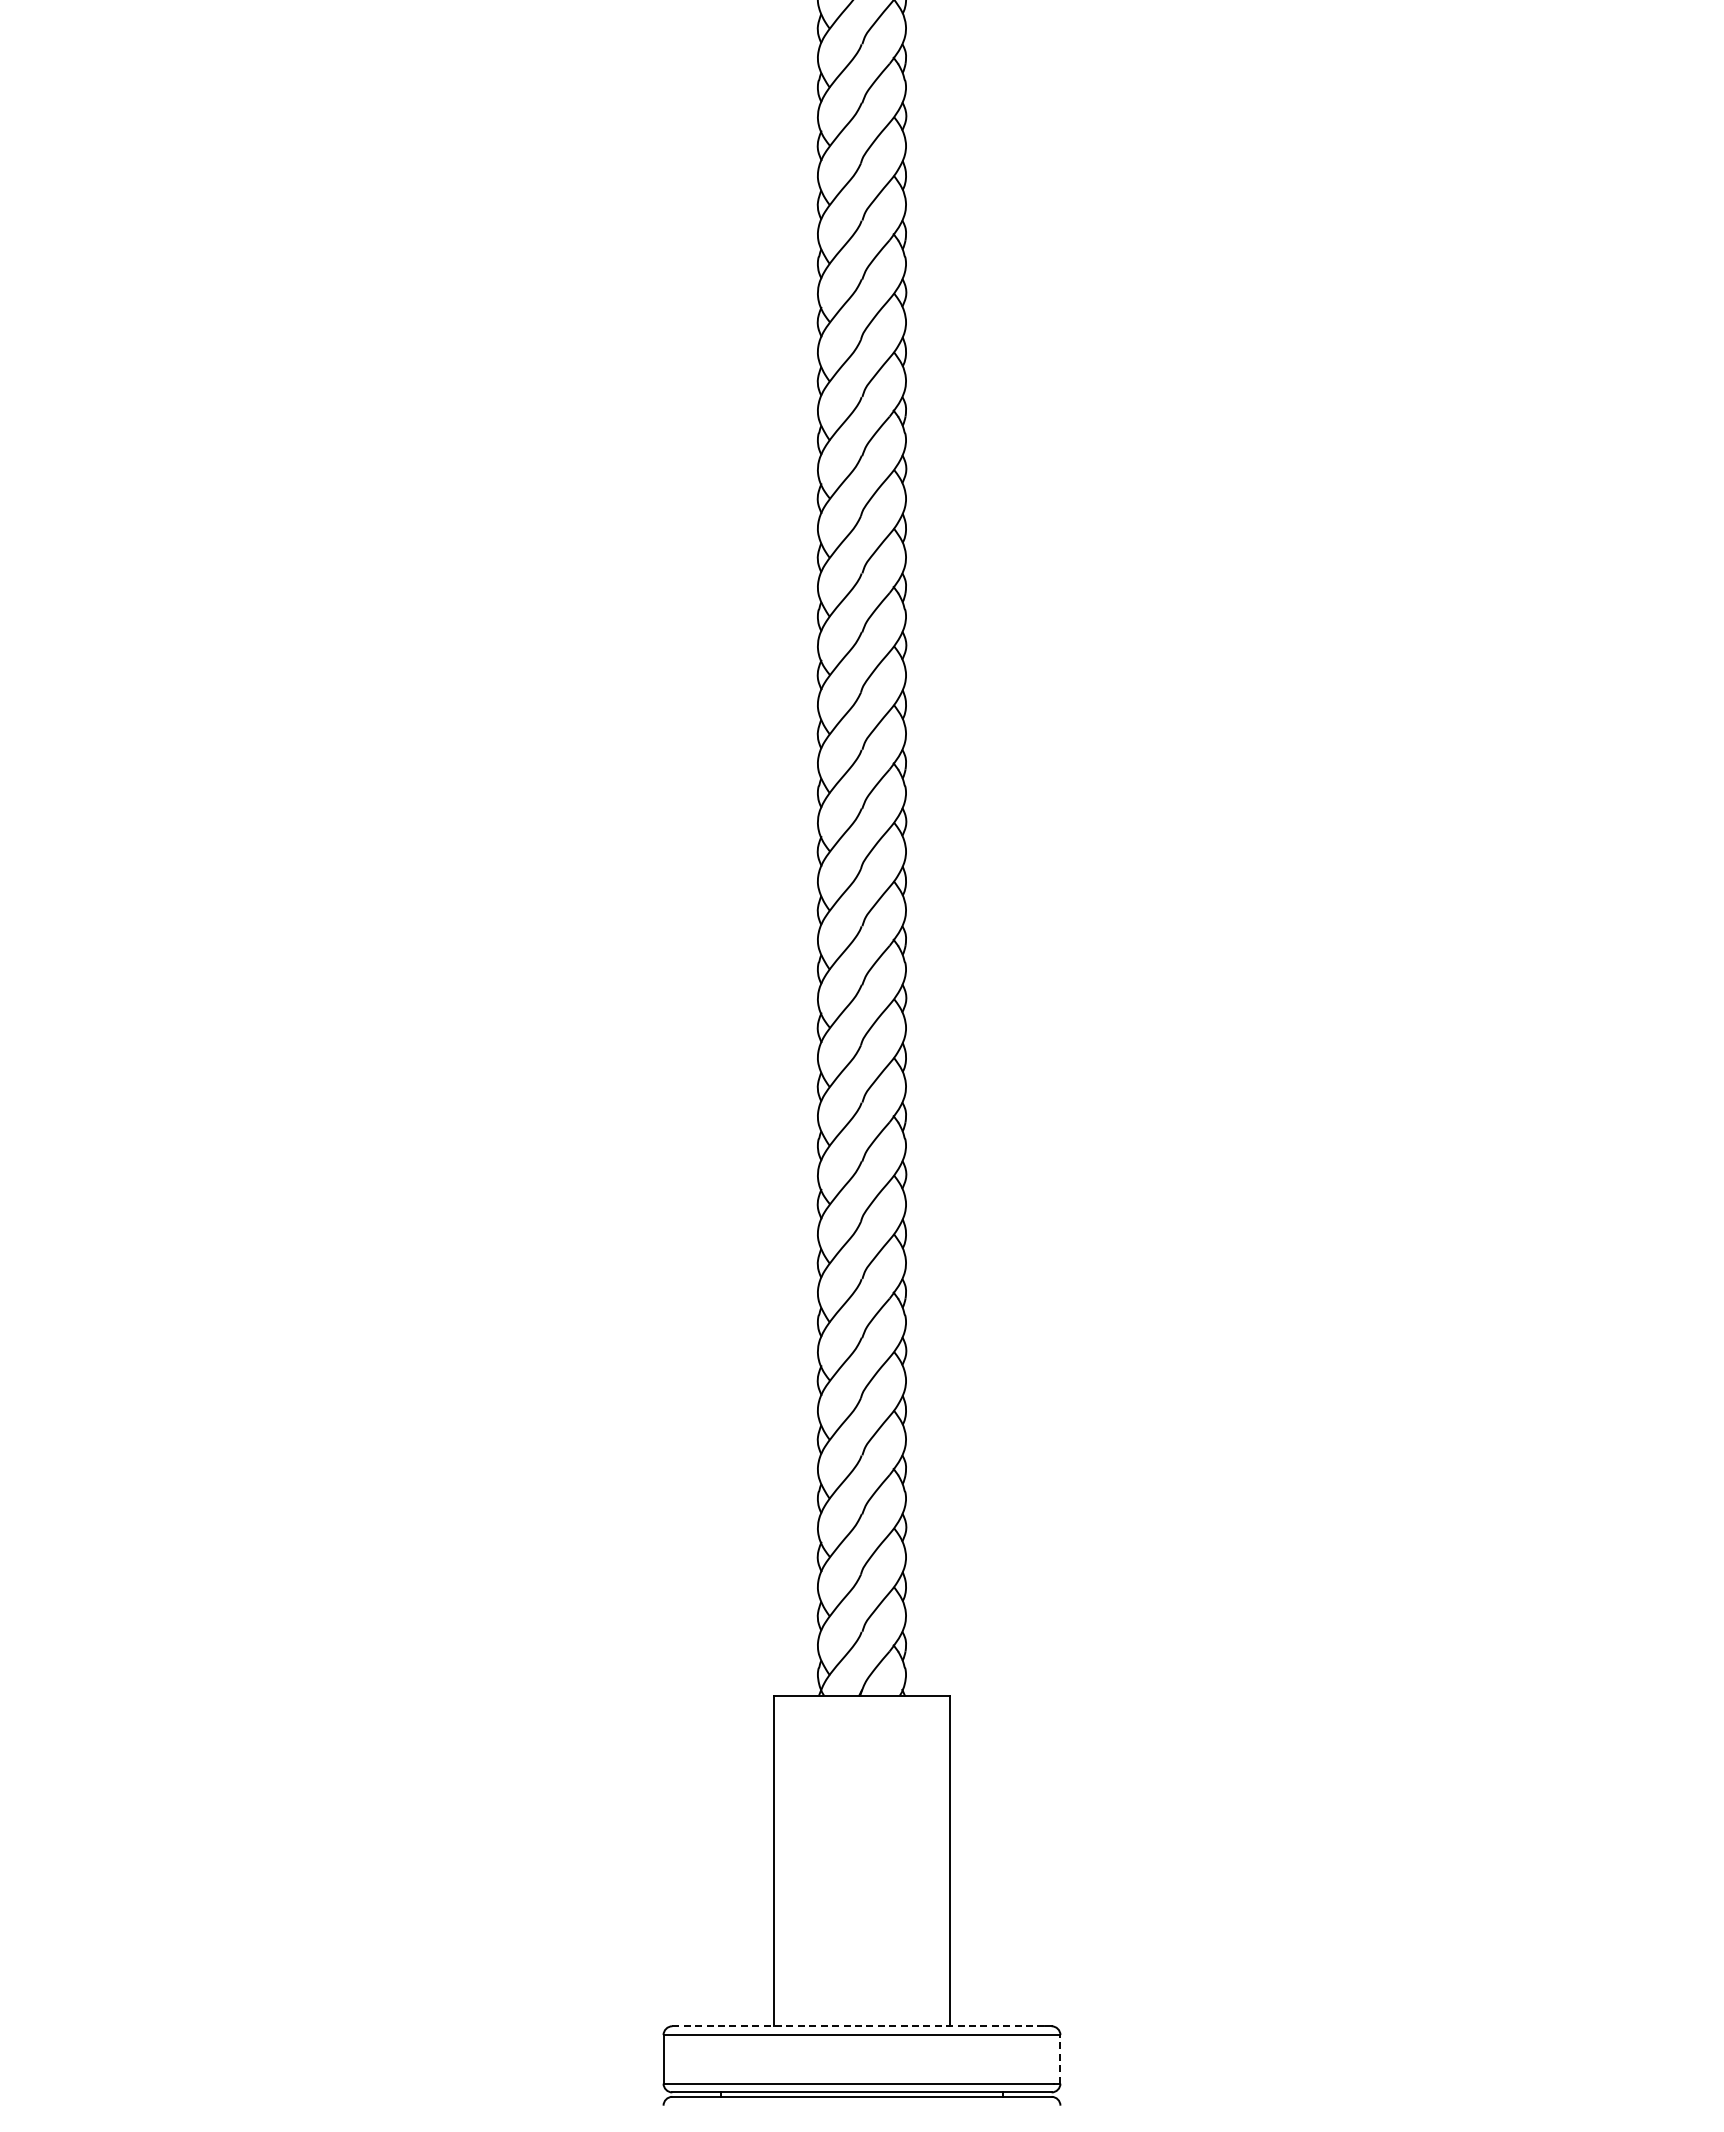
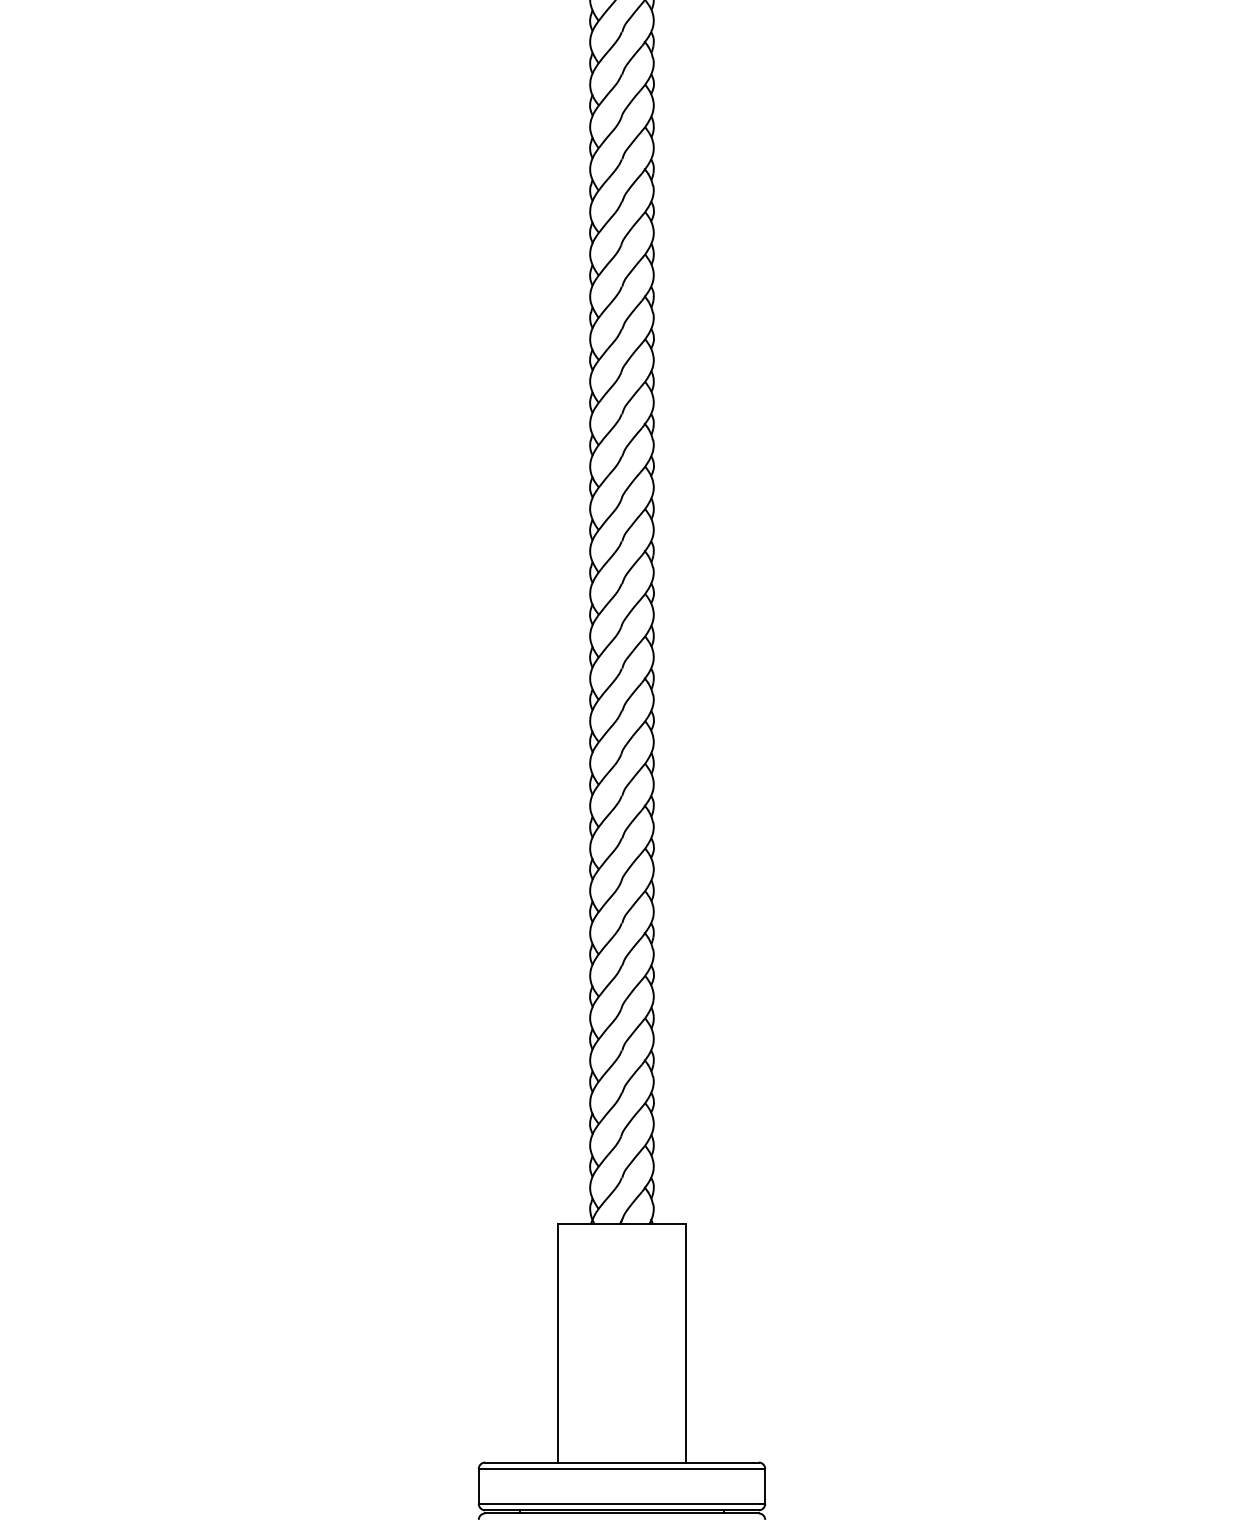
line: (859, 2026) -> (620, 1462), dashed -> solid
line: (1060, 2058) -> (765, 1485), dashed -> solid

